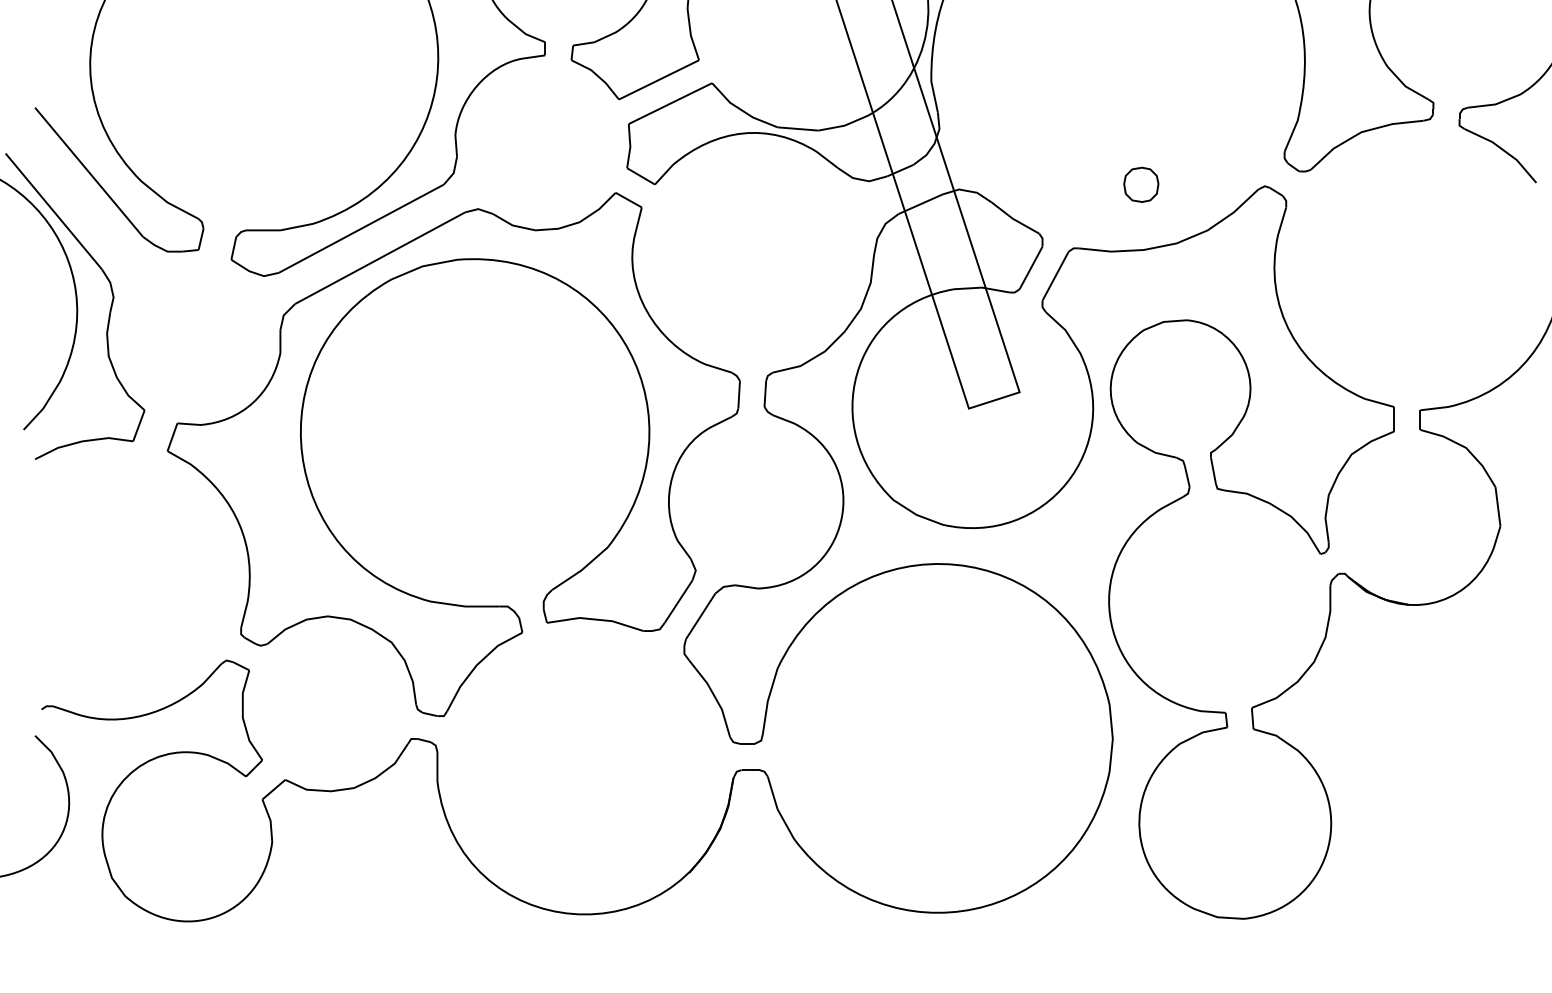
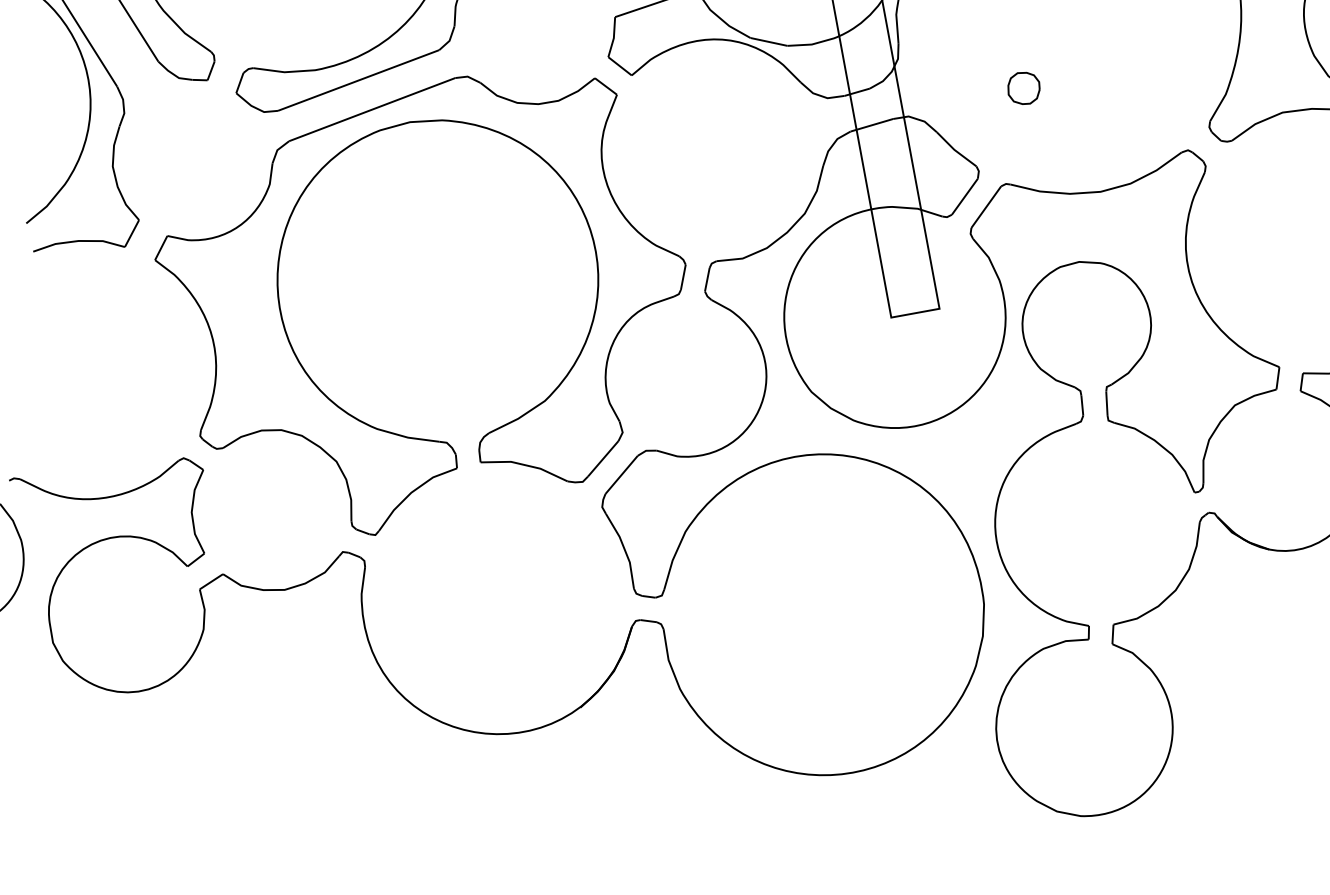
part: (1141, 184) -> (1024, 88), moved

